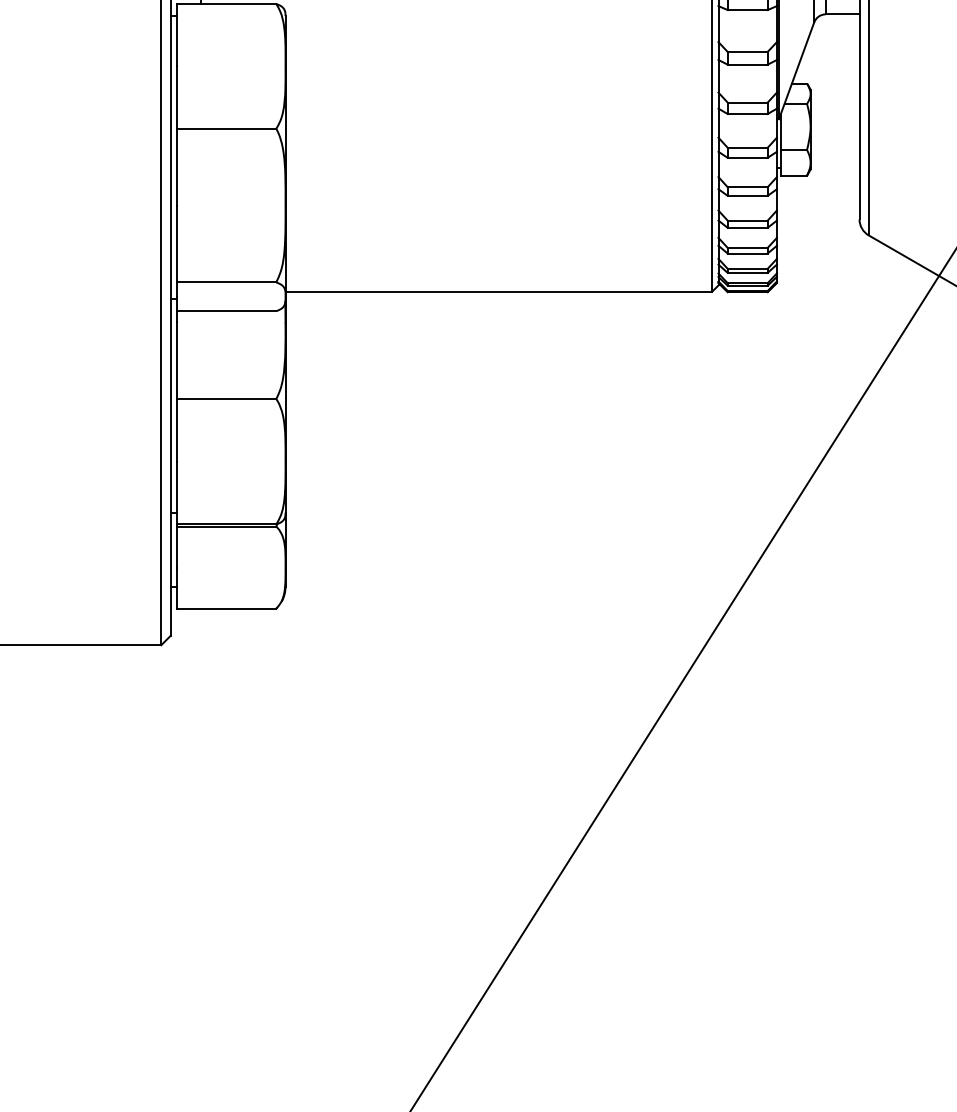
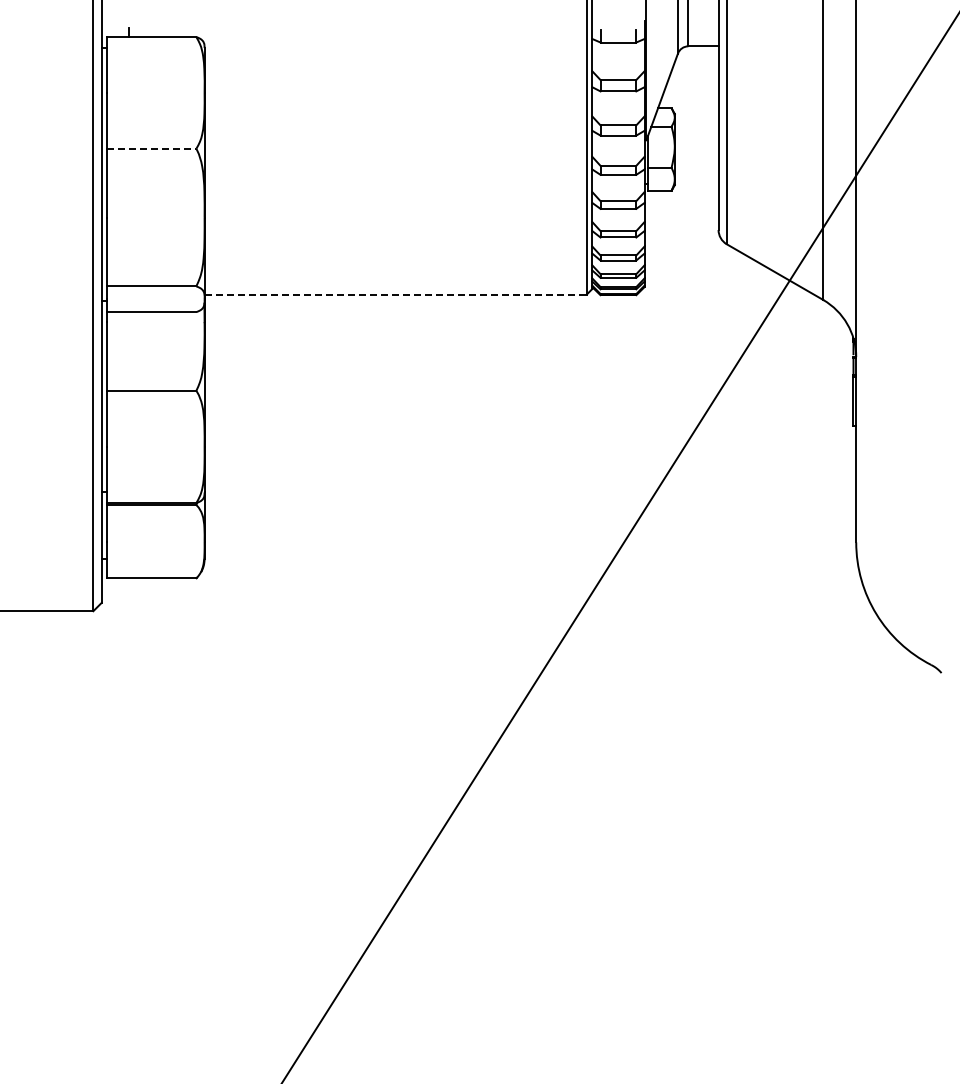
line: (226, 128) -> (151, 148), solid -> dashed
line: (499, 291) -> (396, 294), solid -> dashed

